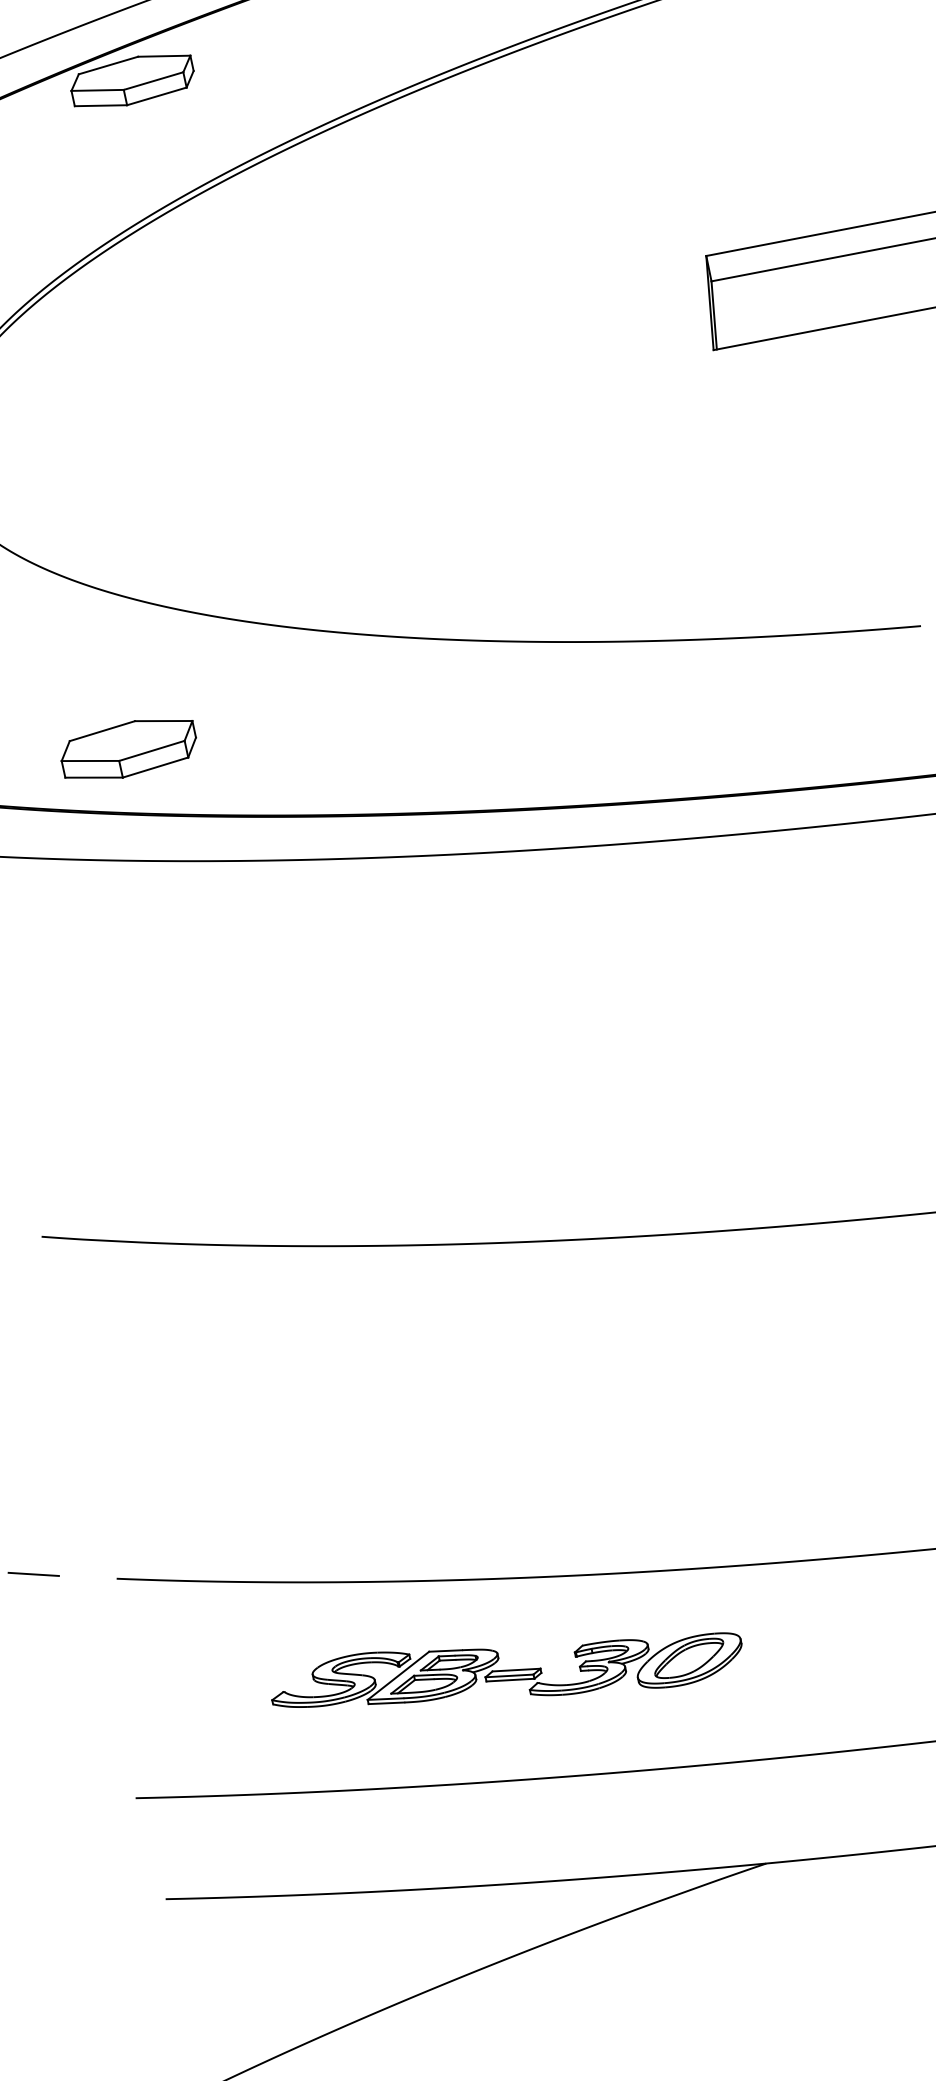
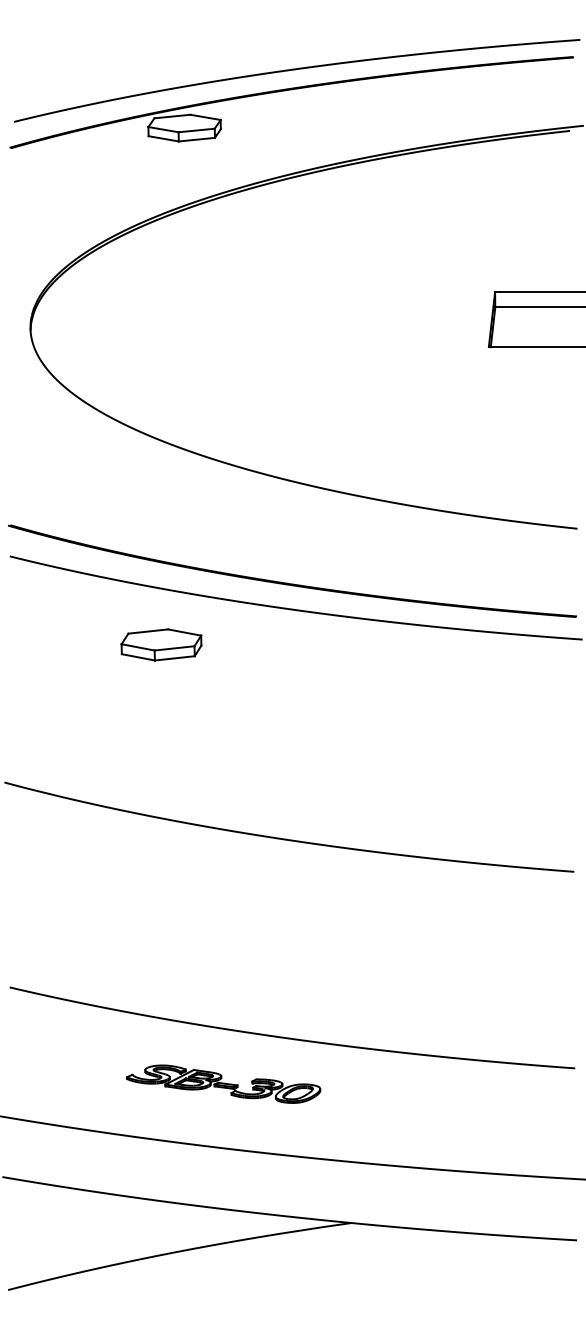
part: (128, 748) -> (161, 644), moved
part: (506, 1670) -> (223, 1083), size x0.7

